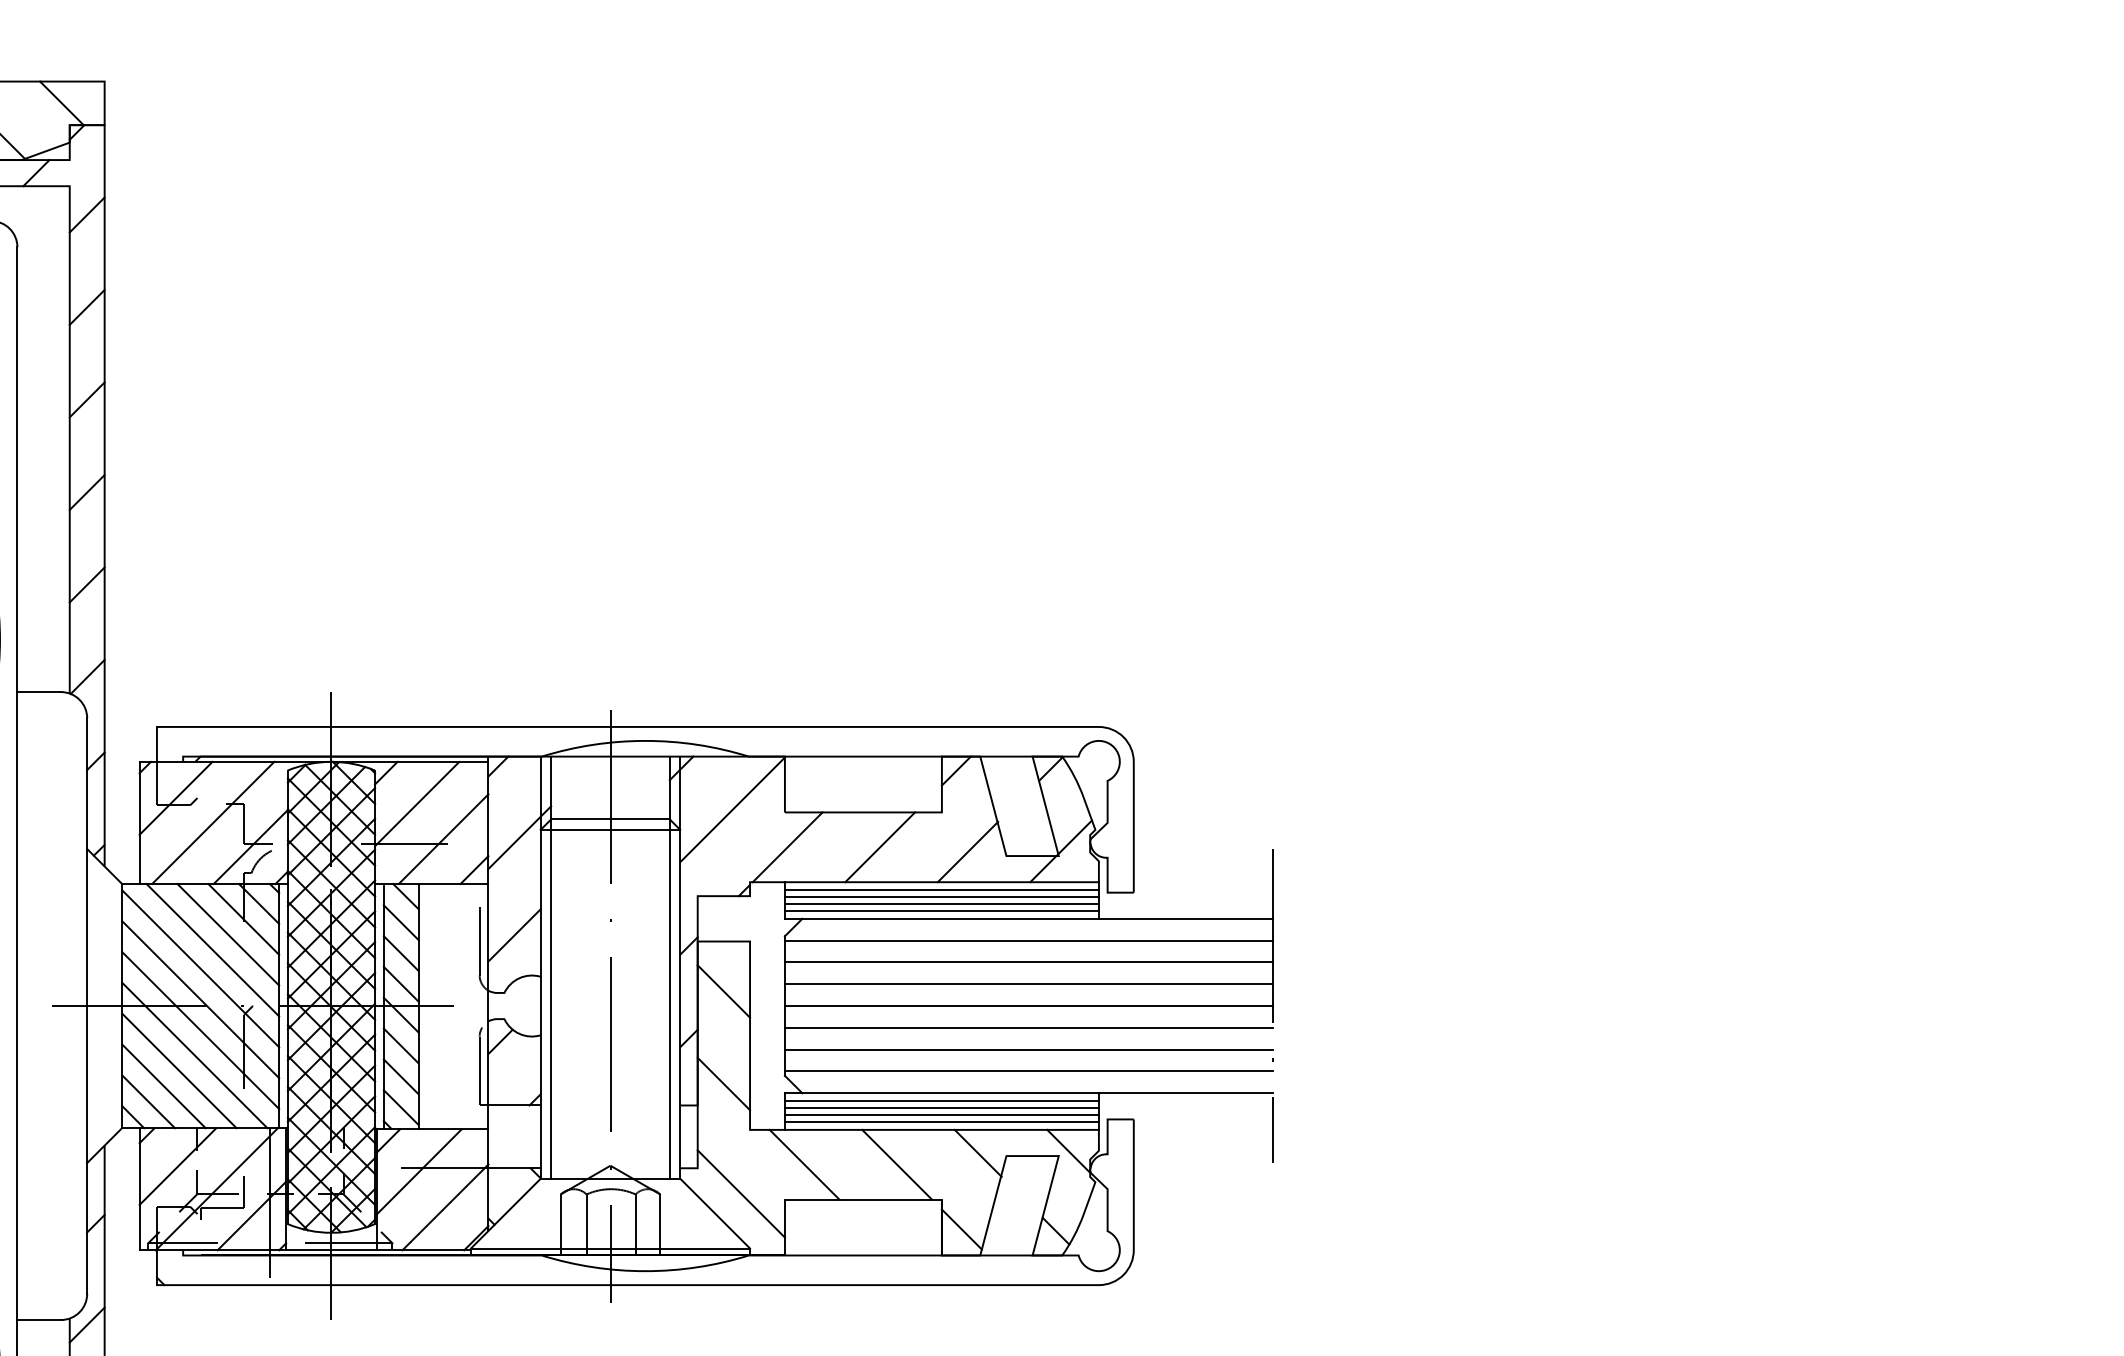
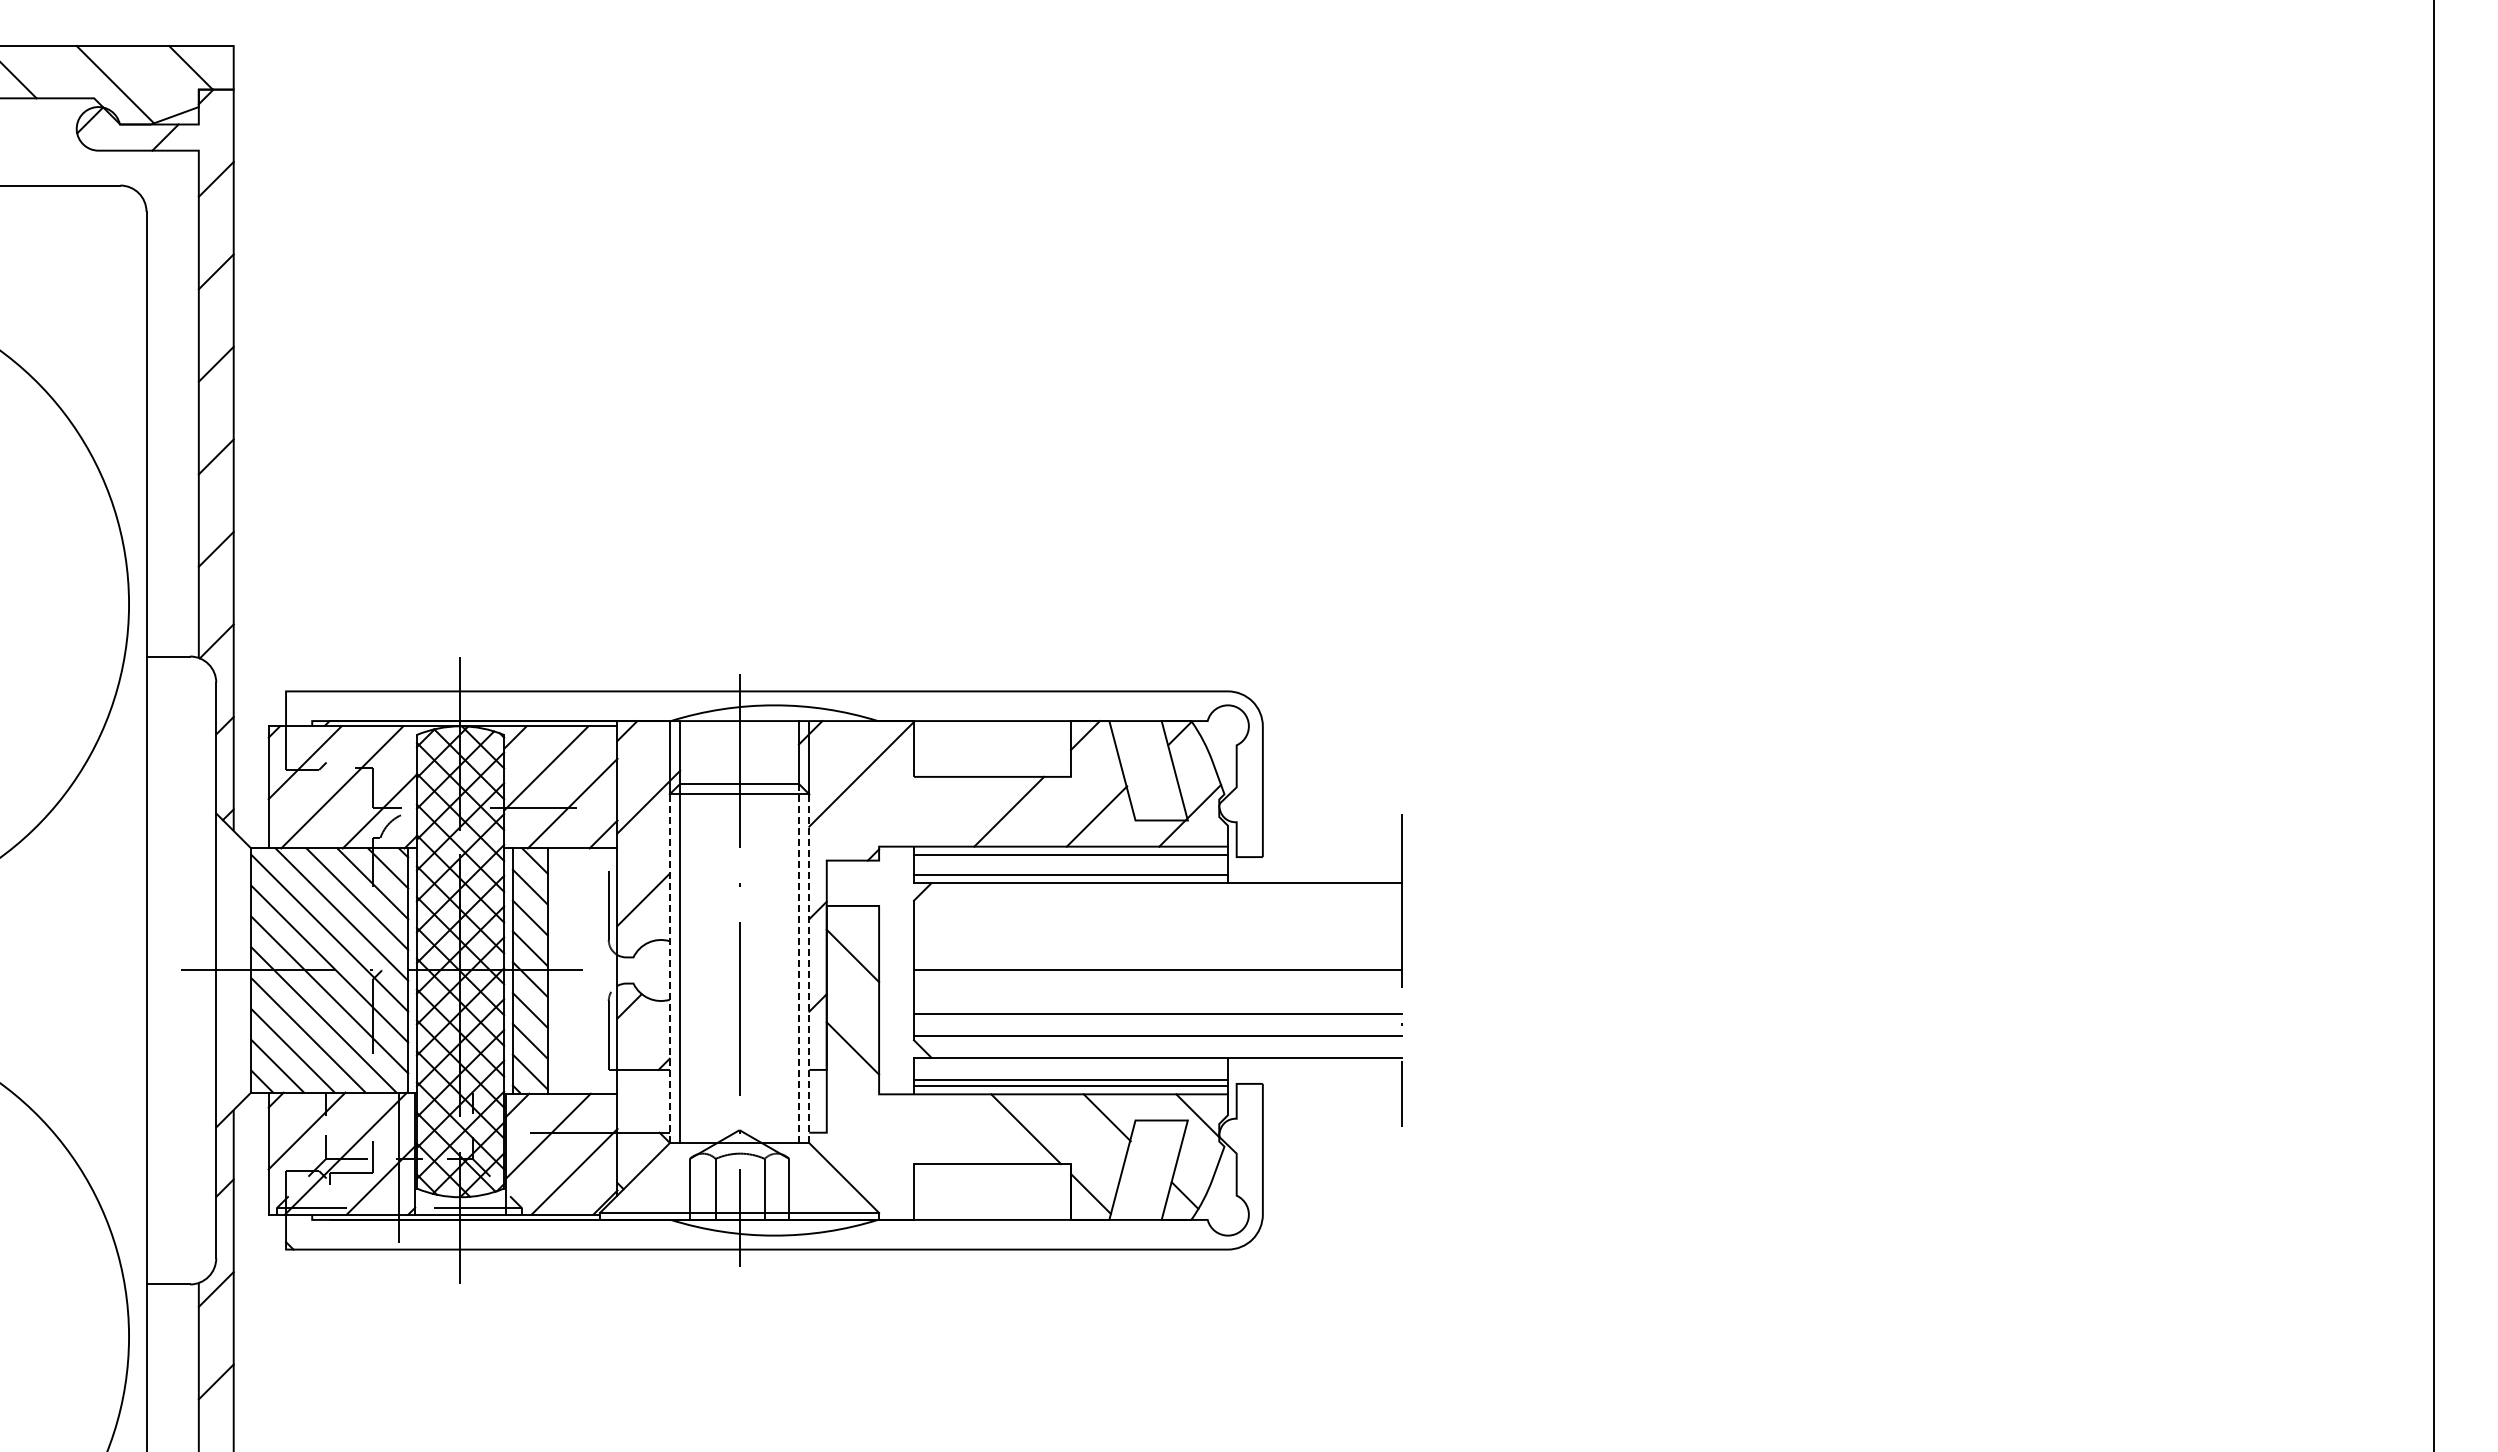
line: (787, 847) -> (916, 811), removed
line: (941, 897) -> (1070, 861), removed
line: (941, 904) -> (1070, 868), removed
line: (1029, 941) -> (1158, 905), removed
line: (1029, 962) -> (1158, 926), removed
line: (1029, 984) -> (1158, 948), removed
line: (669, 999) -> (798, 963), solid -> dashed
line: (540, 1004) -> (669, 968), solid -> dashed
line: (680, 1004) -> (809, 968), solid -> dashed
line: (1029, 1028) -> (1158, 992), removed
line: (941, 1101) -> (1070, 1065), removed
line: (941, 1108) -> (1070, 1072), removed
line: (804, 1165) -> (933, 1129), removed
line: (741, 1194) -> (870, 1158), removed

